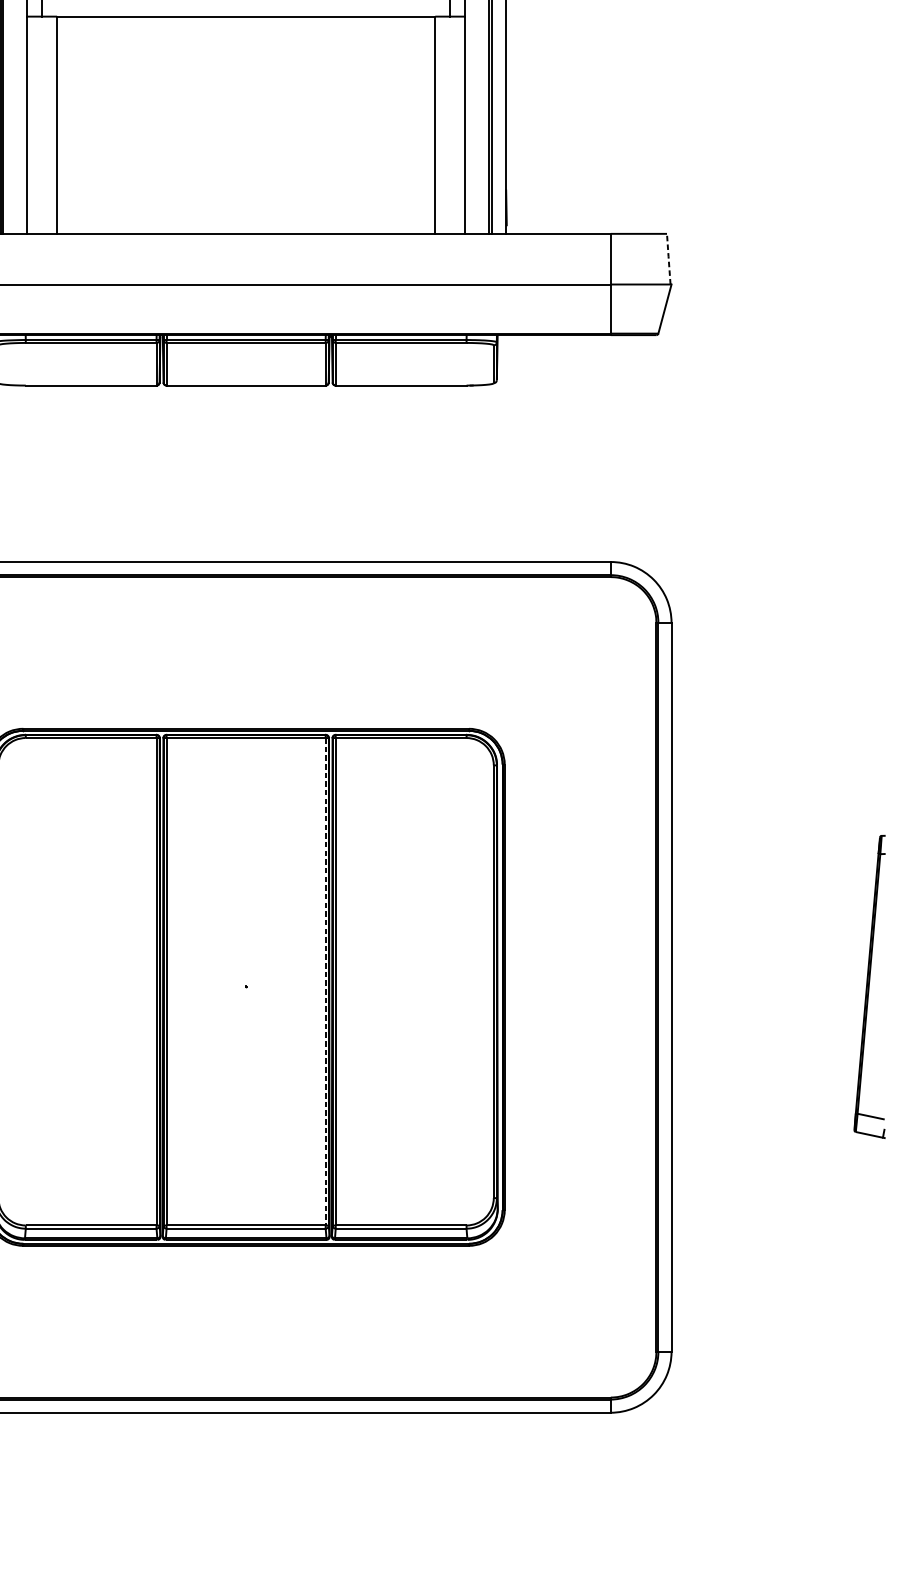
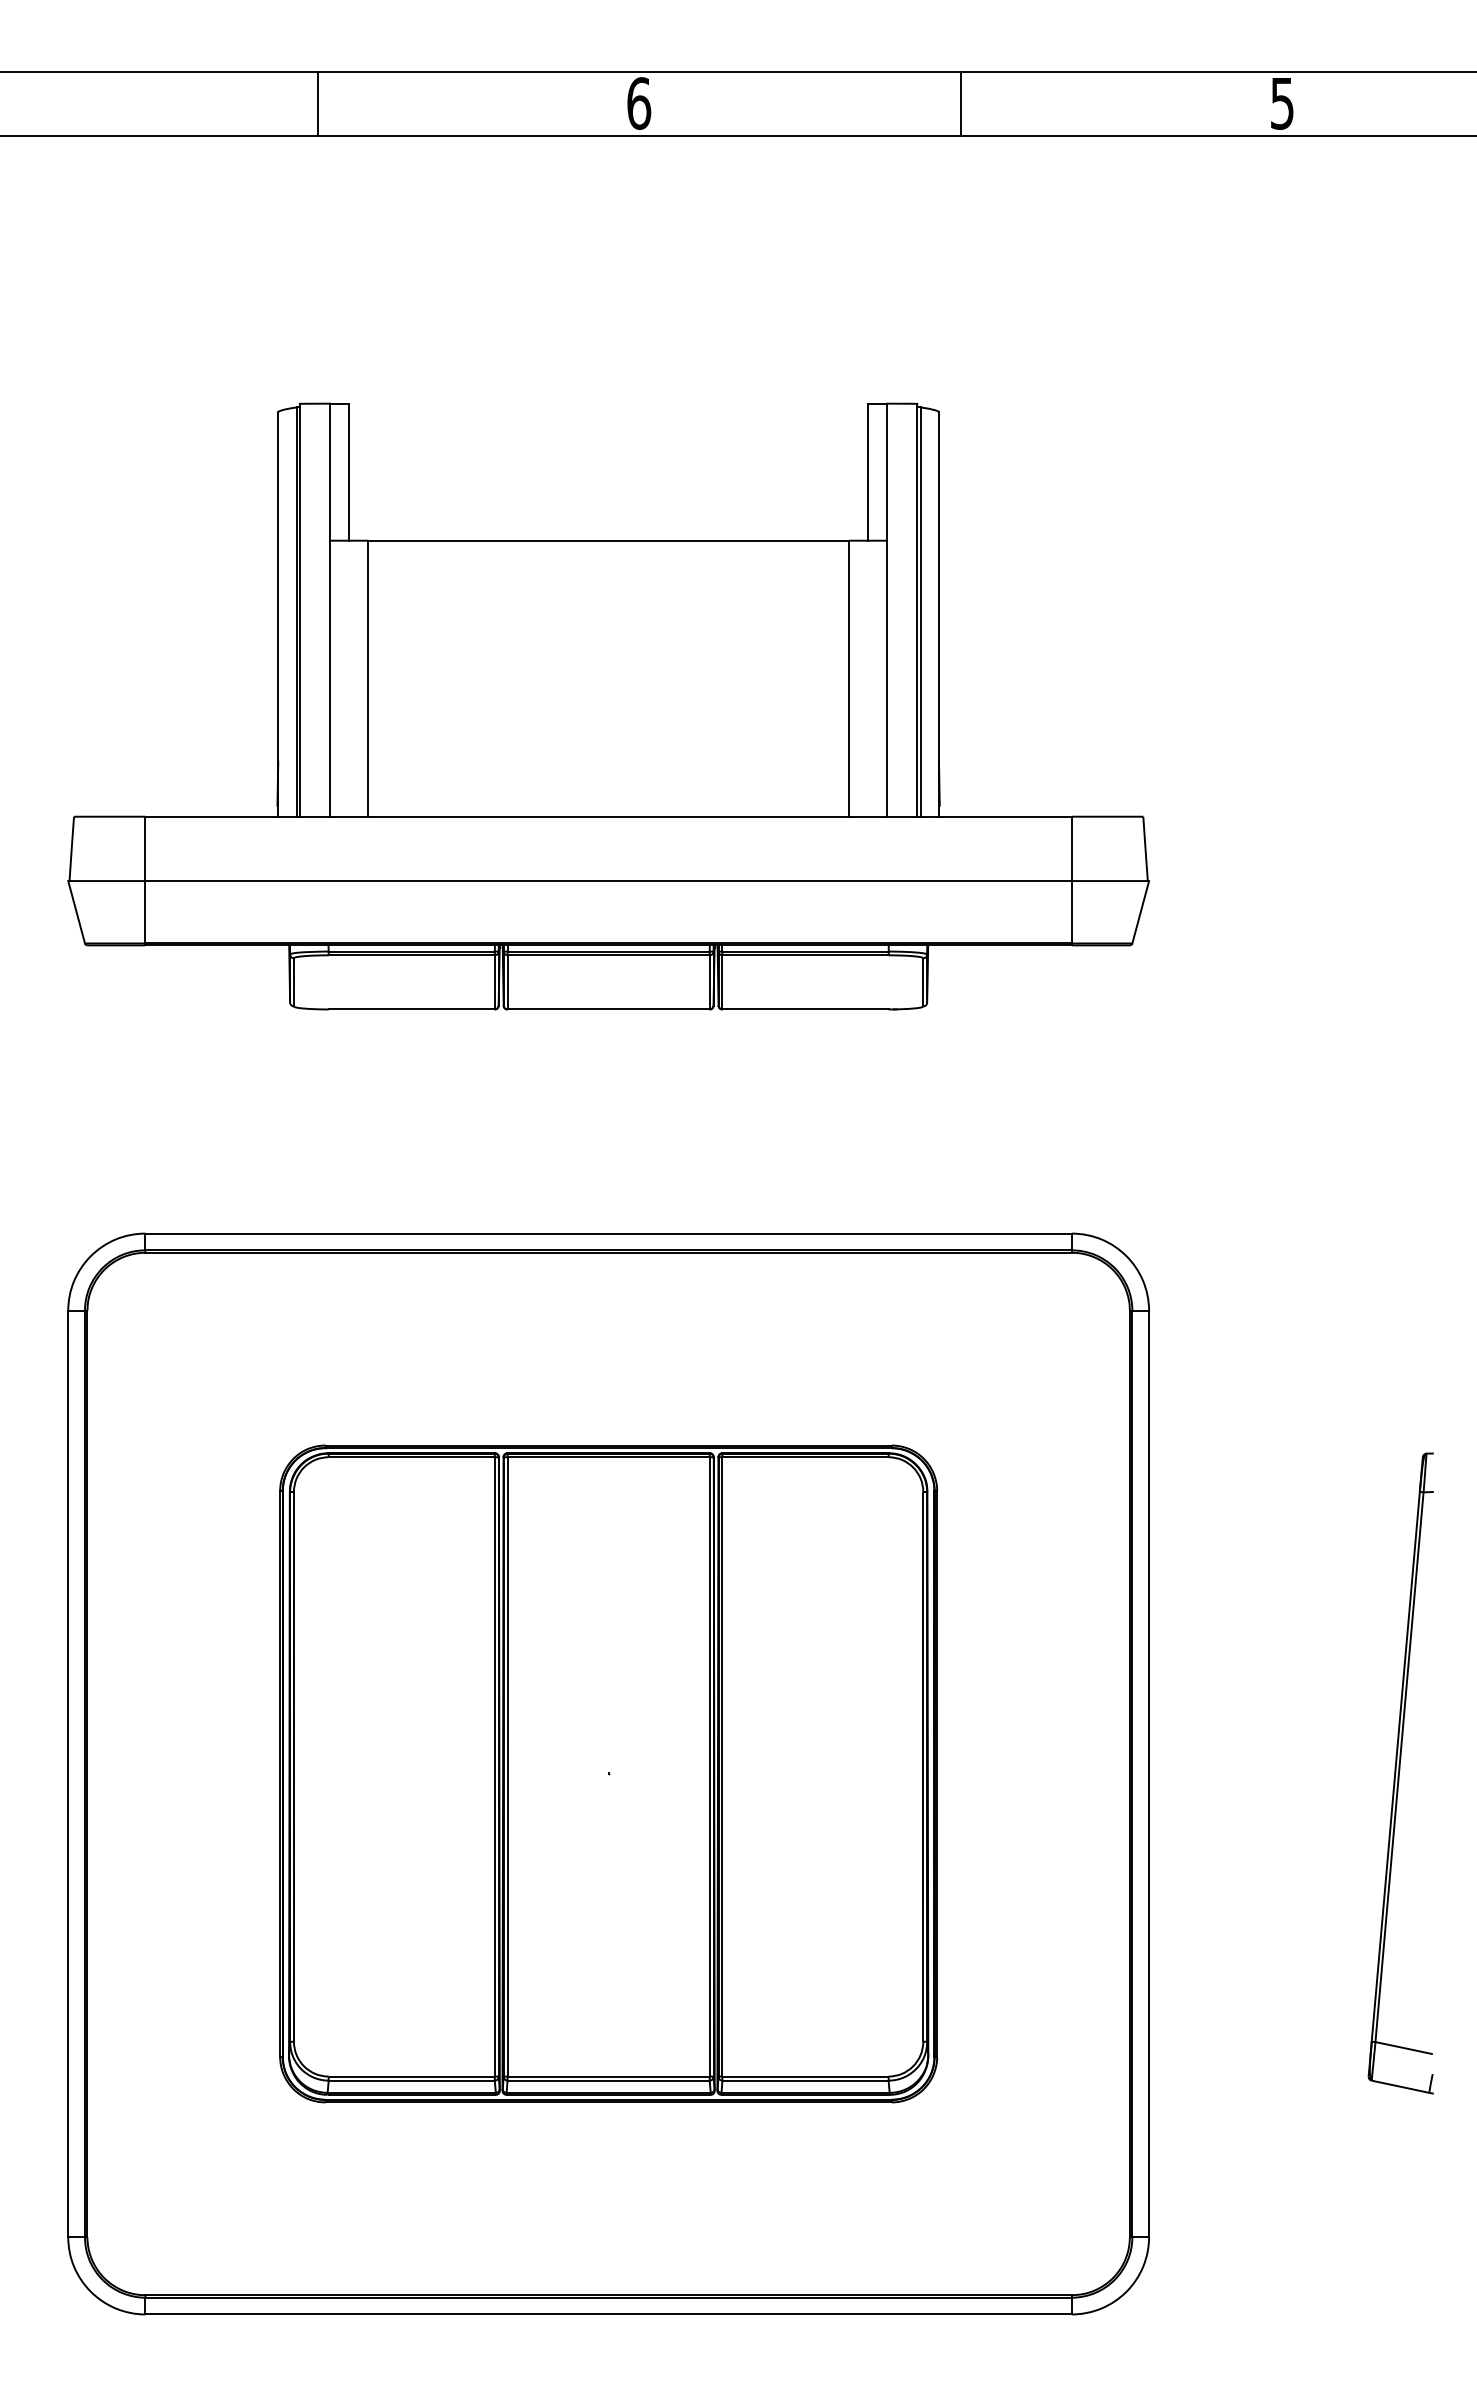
line: (668, 258) -> (1145, 847), dashed -> solid
line: (325, 981) -> (709, 1766), dashed -> solid
part: (869, 986) -> (1400, 1773), size x1.67

